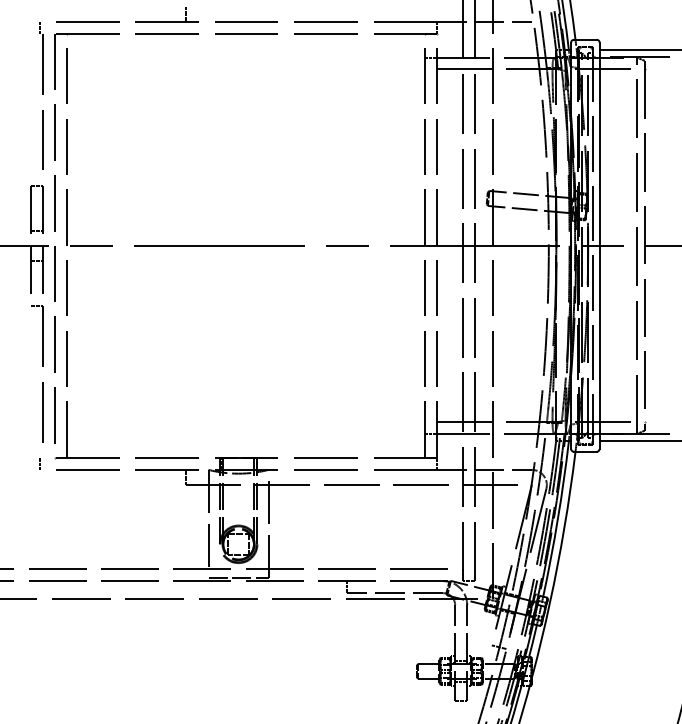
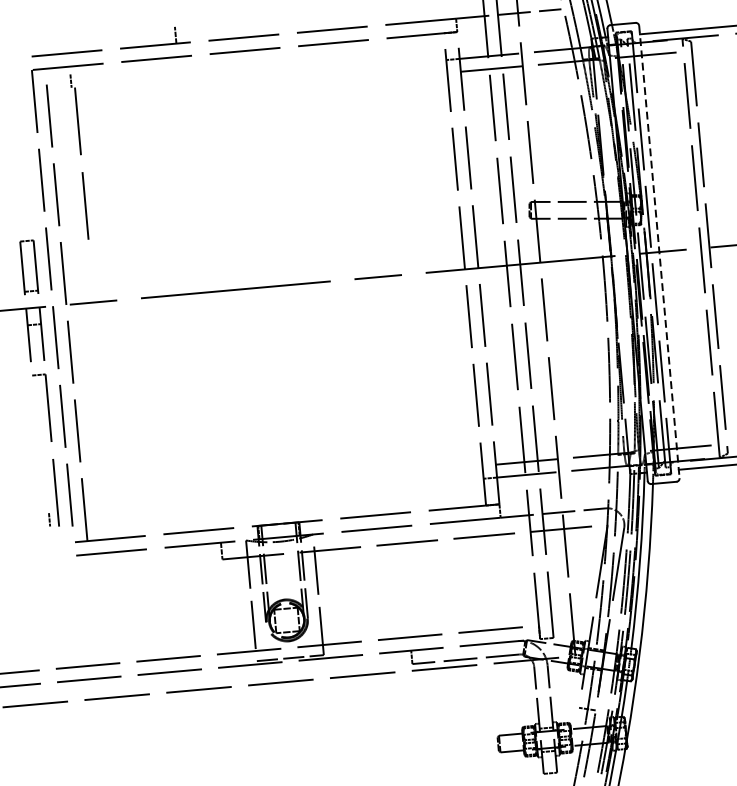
part: (41, 95) -> (79, 156), moved
line: (599, 246) -> (659, 252), solid -> dashed
line: (39, 463) -> (48, 519), moved

